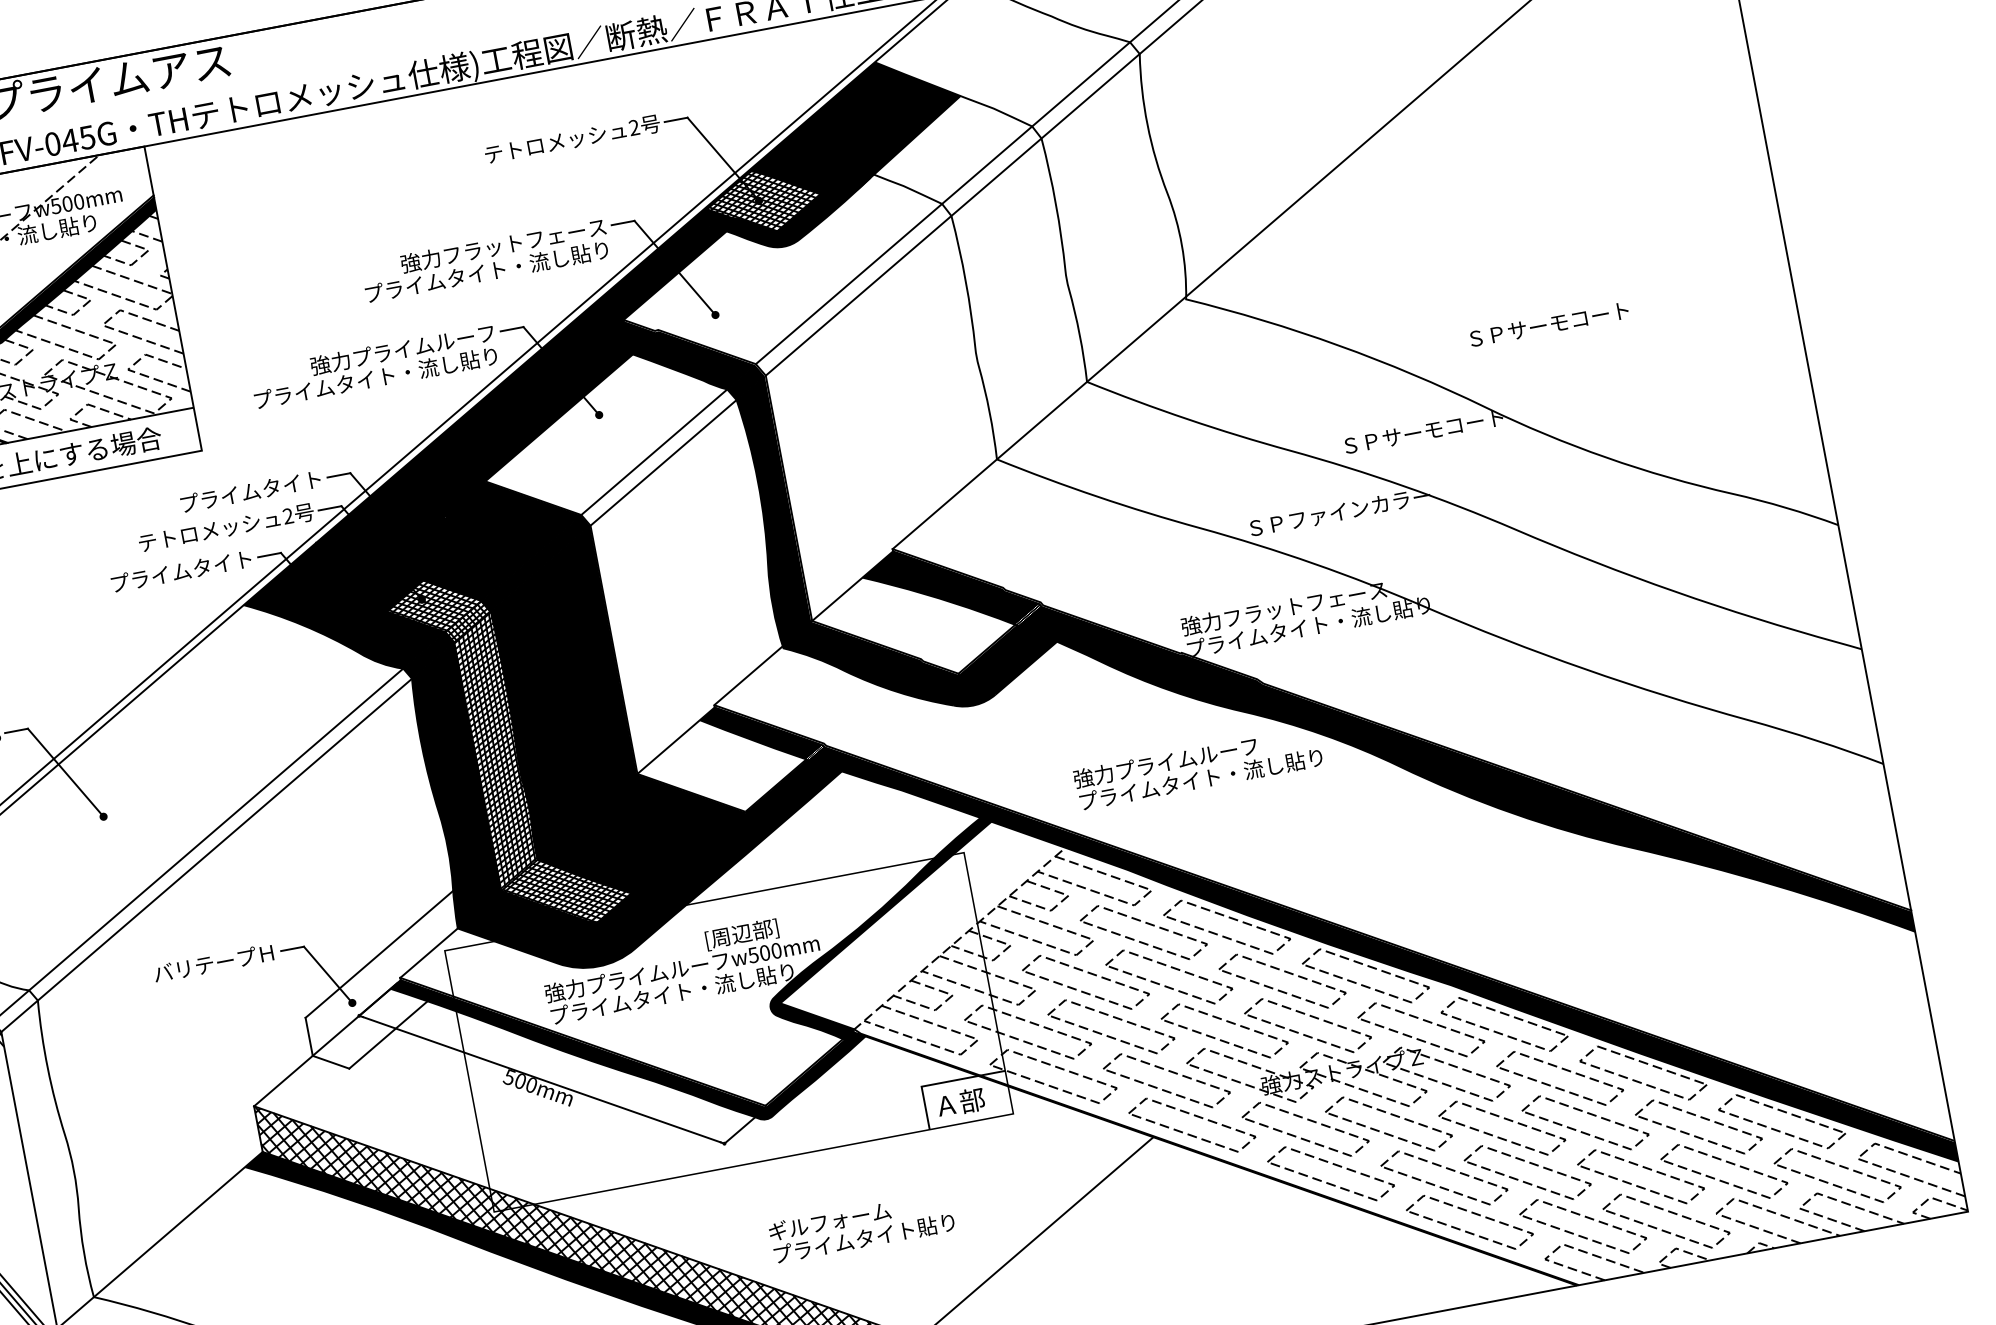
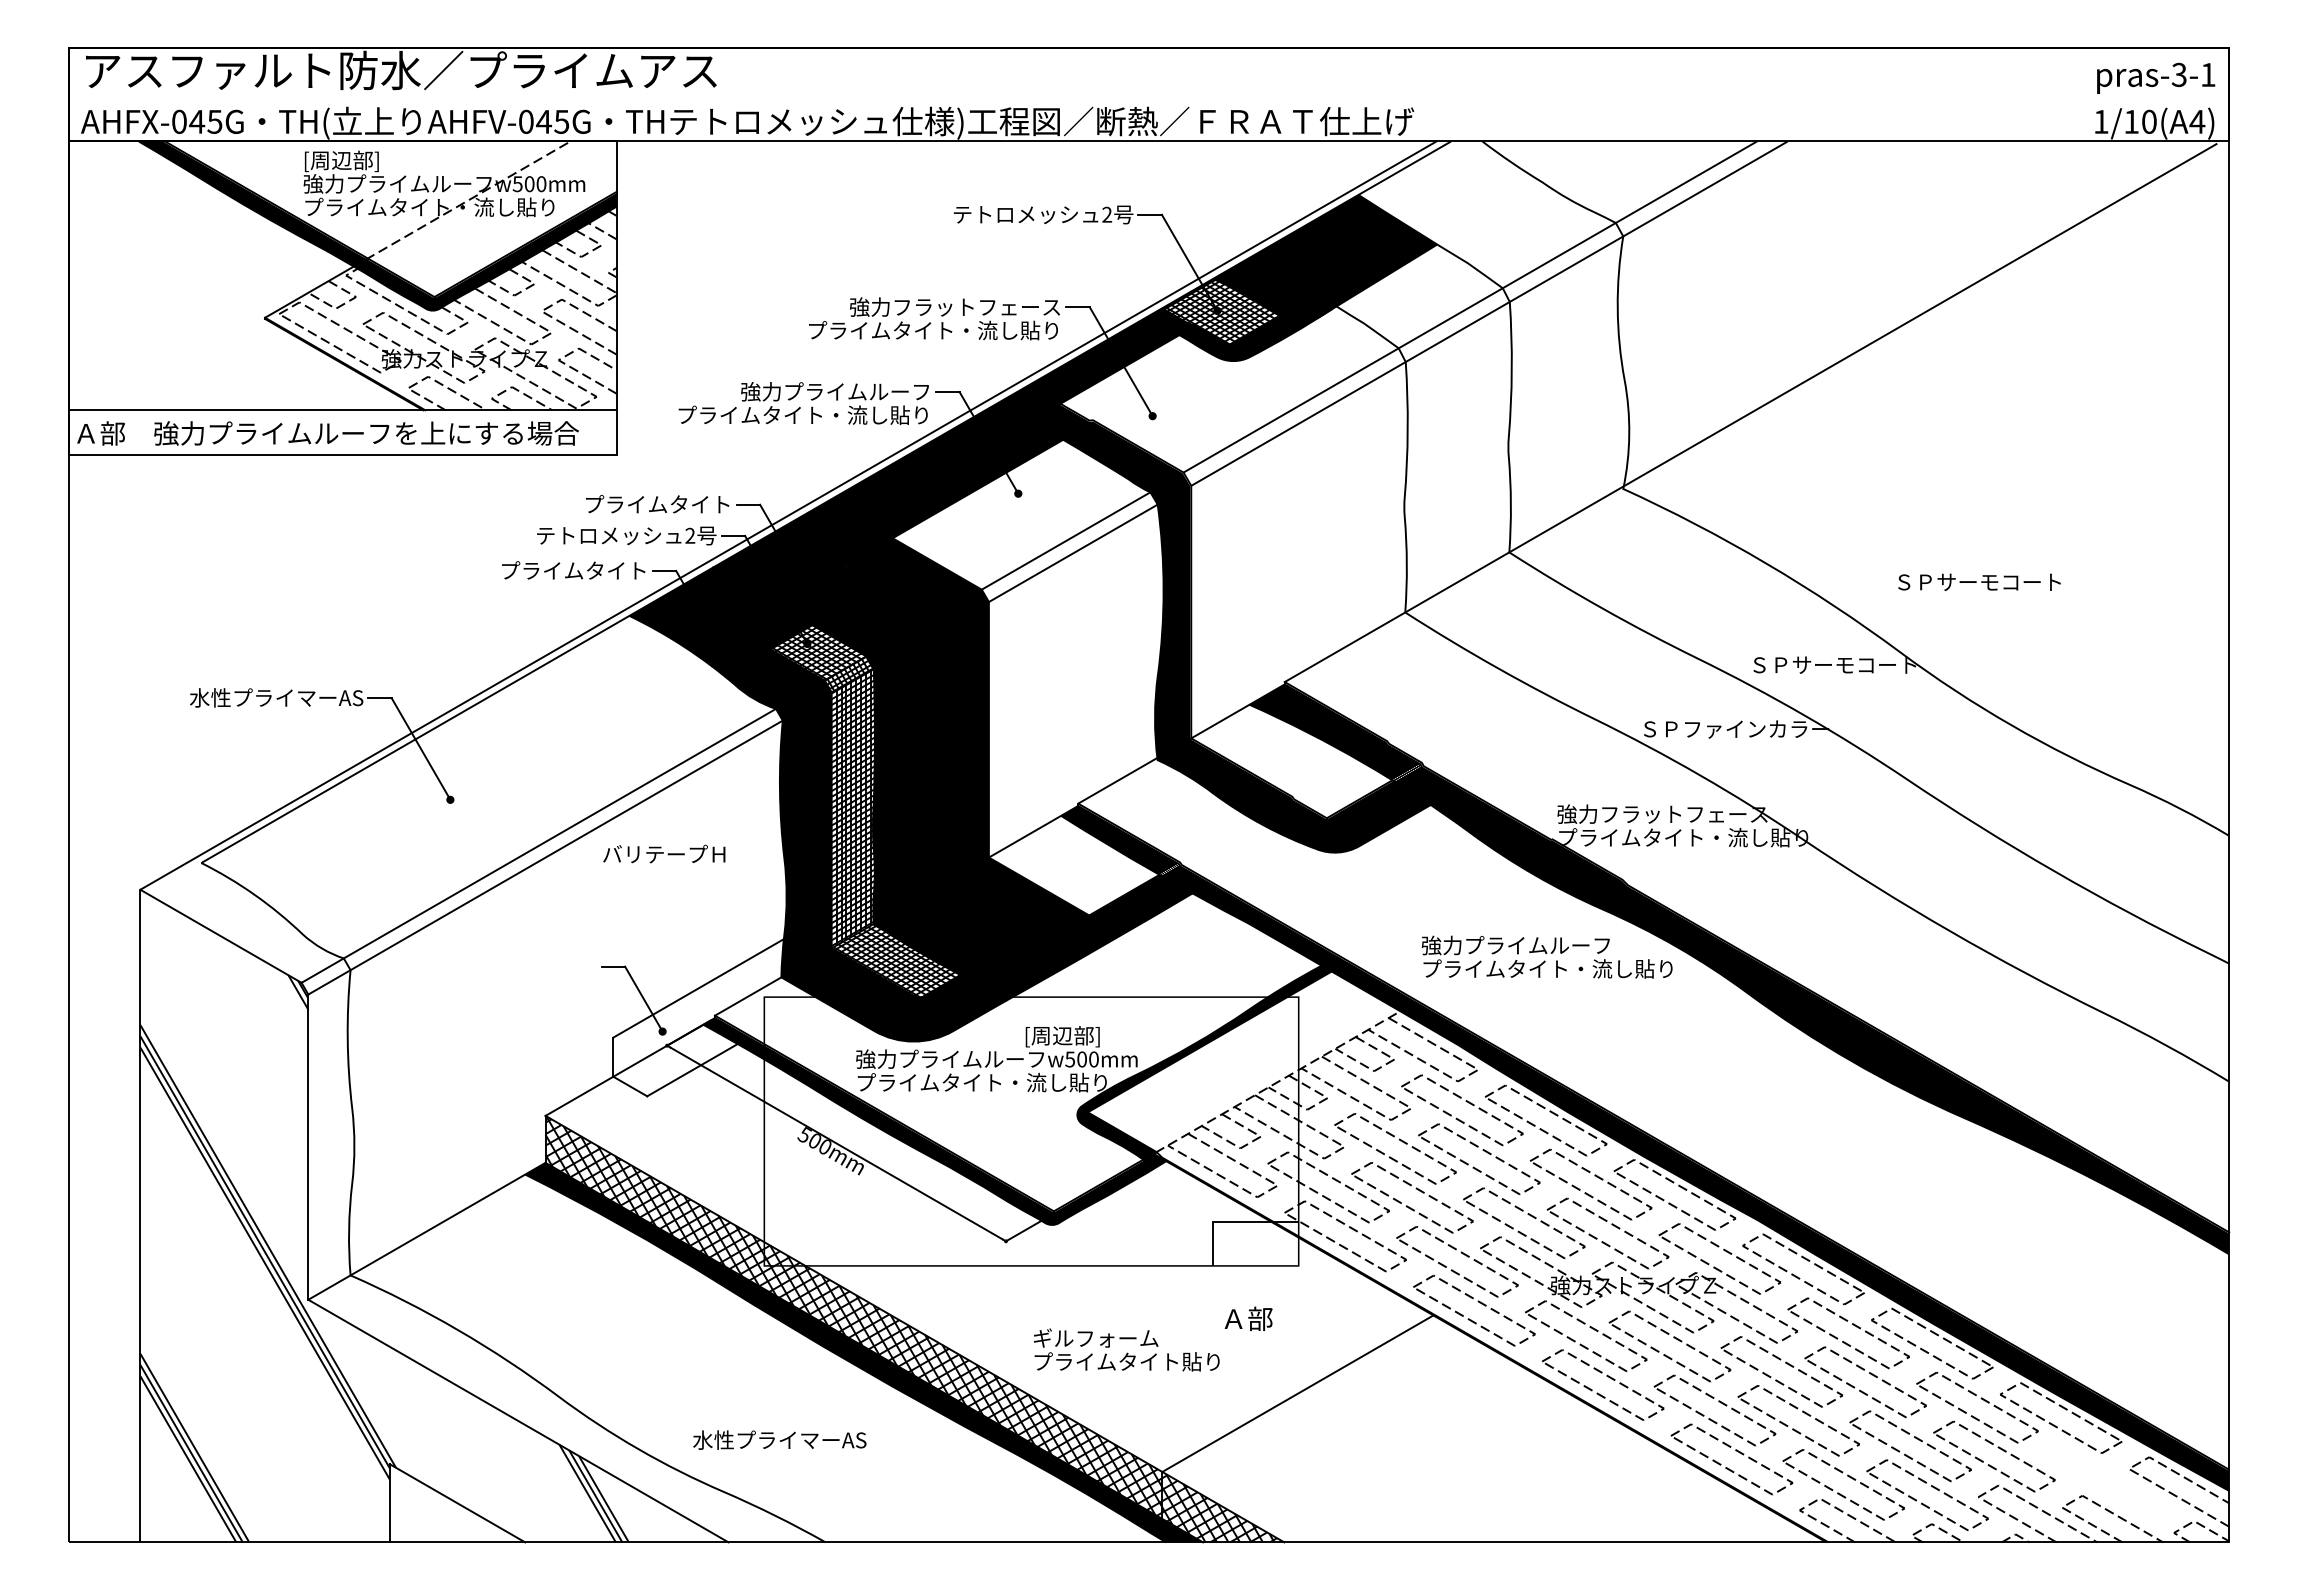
text: (213, 962) -> (664, 853), moved
text: (960, 1102) -> (1248, 1318), moved
part: (1842, 1168) -> (2112, 1475), removed

